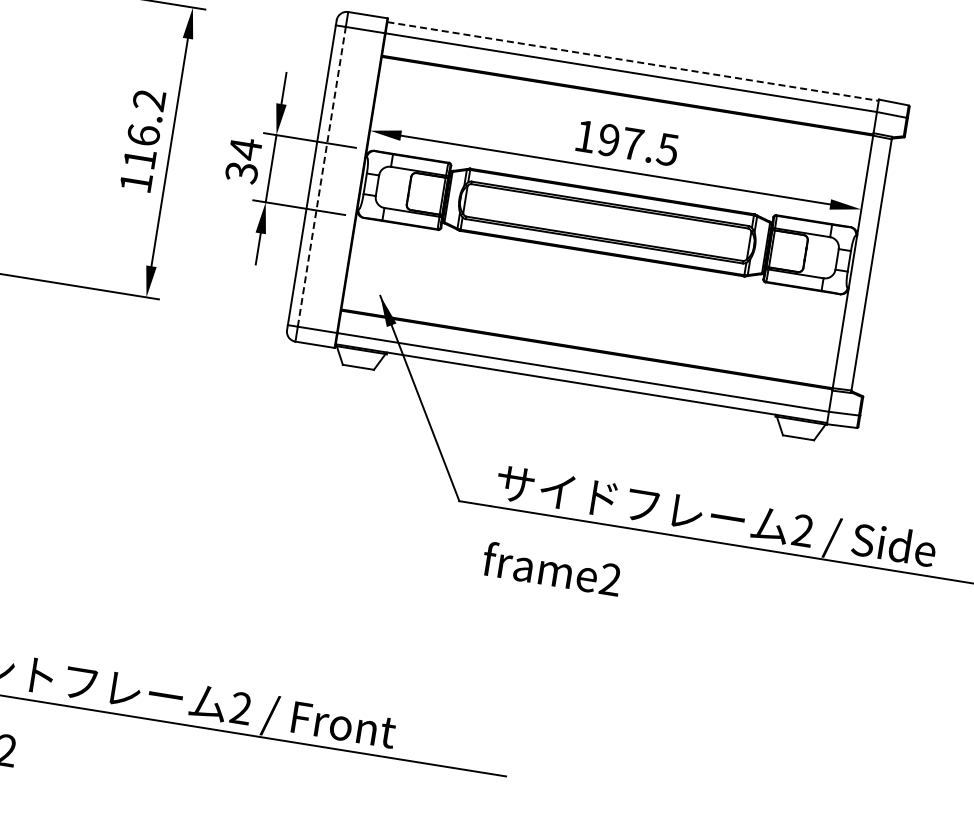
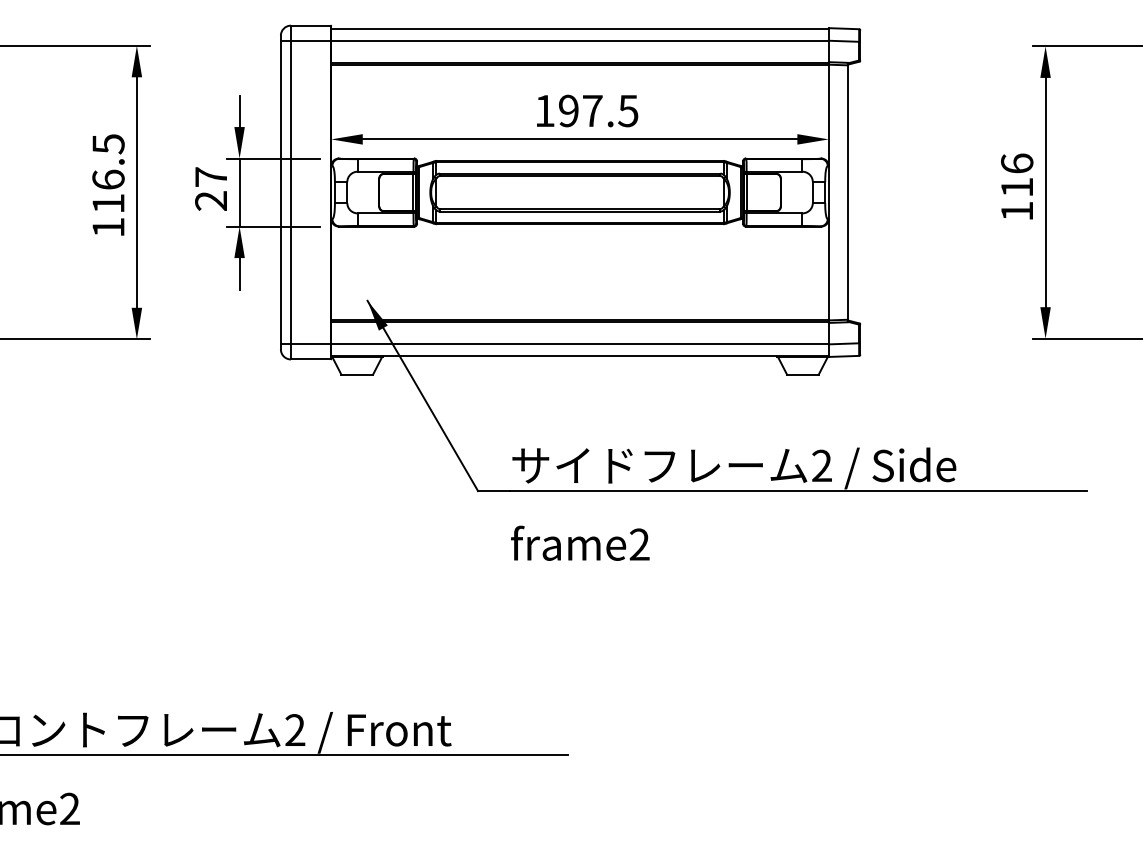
line: (633, 61) -> (580, 29), dashed -> solid
text: (149, 100) -> (108, 144), 116.2 -> 116.5
text: (244, 160) -> (211, 188), 34 -> 27
line: (321, 176) -> (290, 192), dashed -> solid

